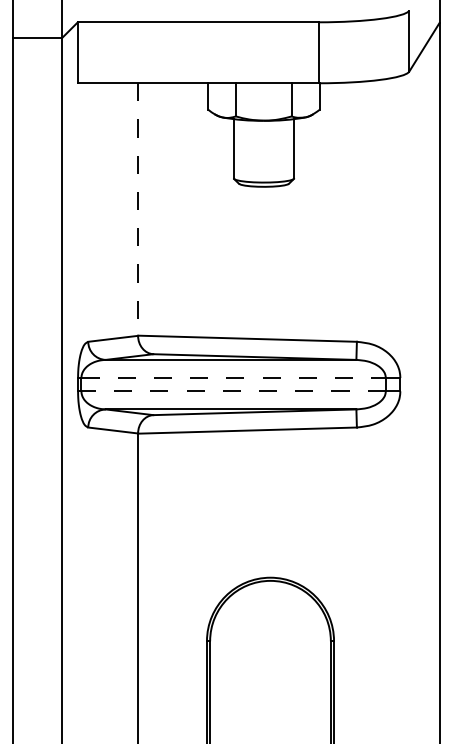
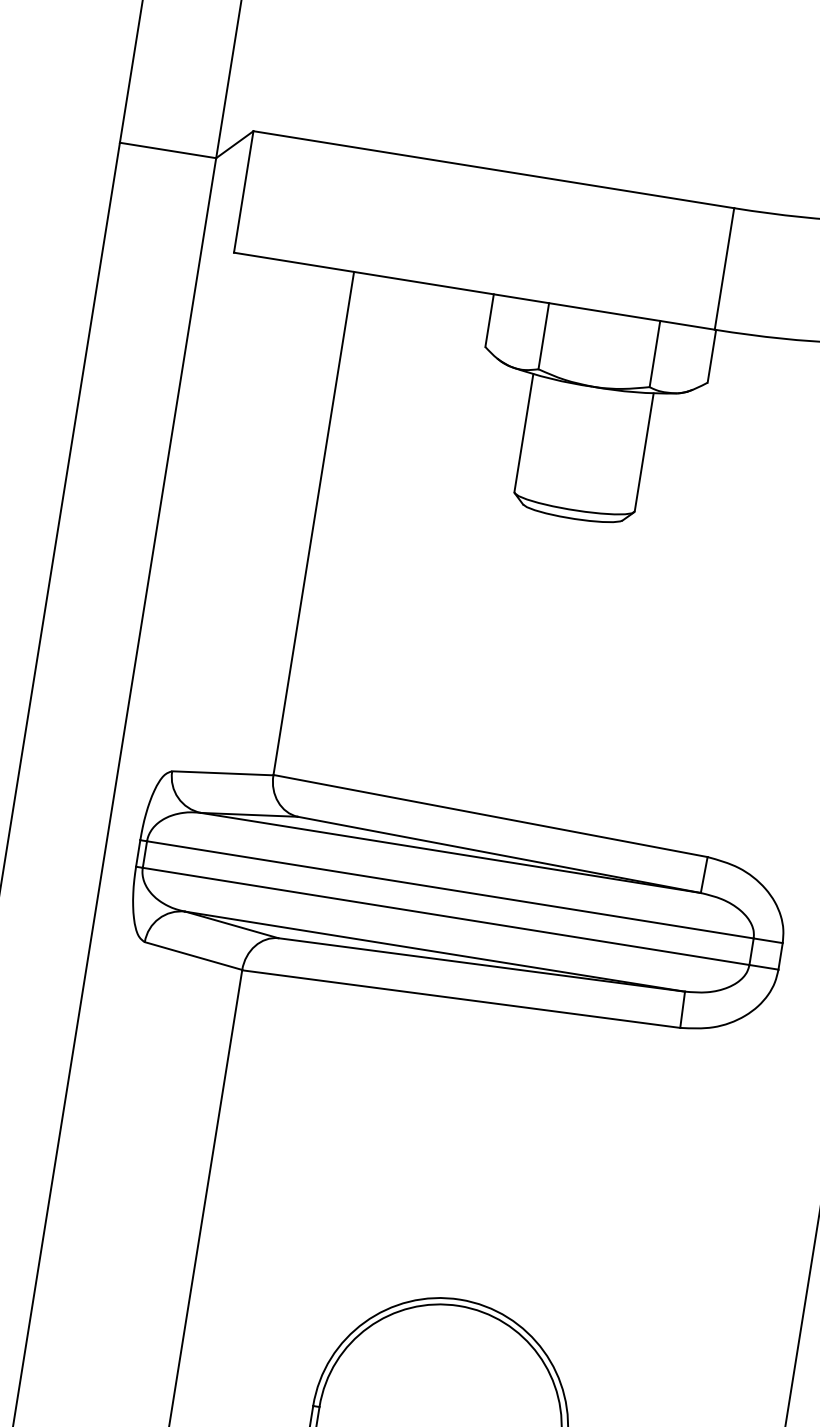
line: (138, 209) -> (314, 523), dashed -> solid
line: (234, 378) -> (451, 891), dashed -> solid
line: (233, 391) -> (445, 916), dashed -> solid

